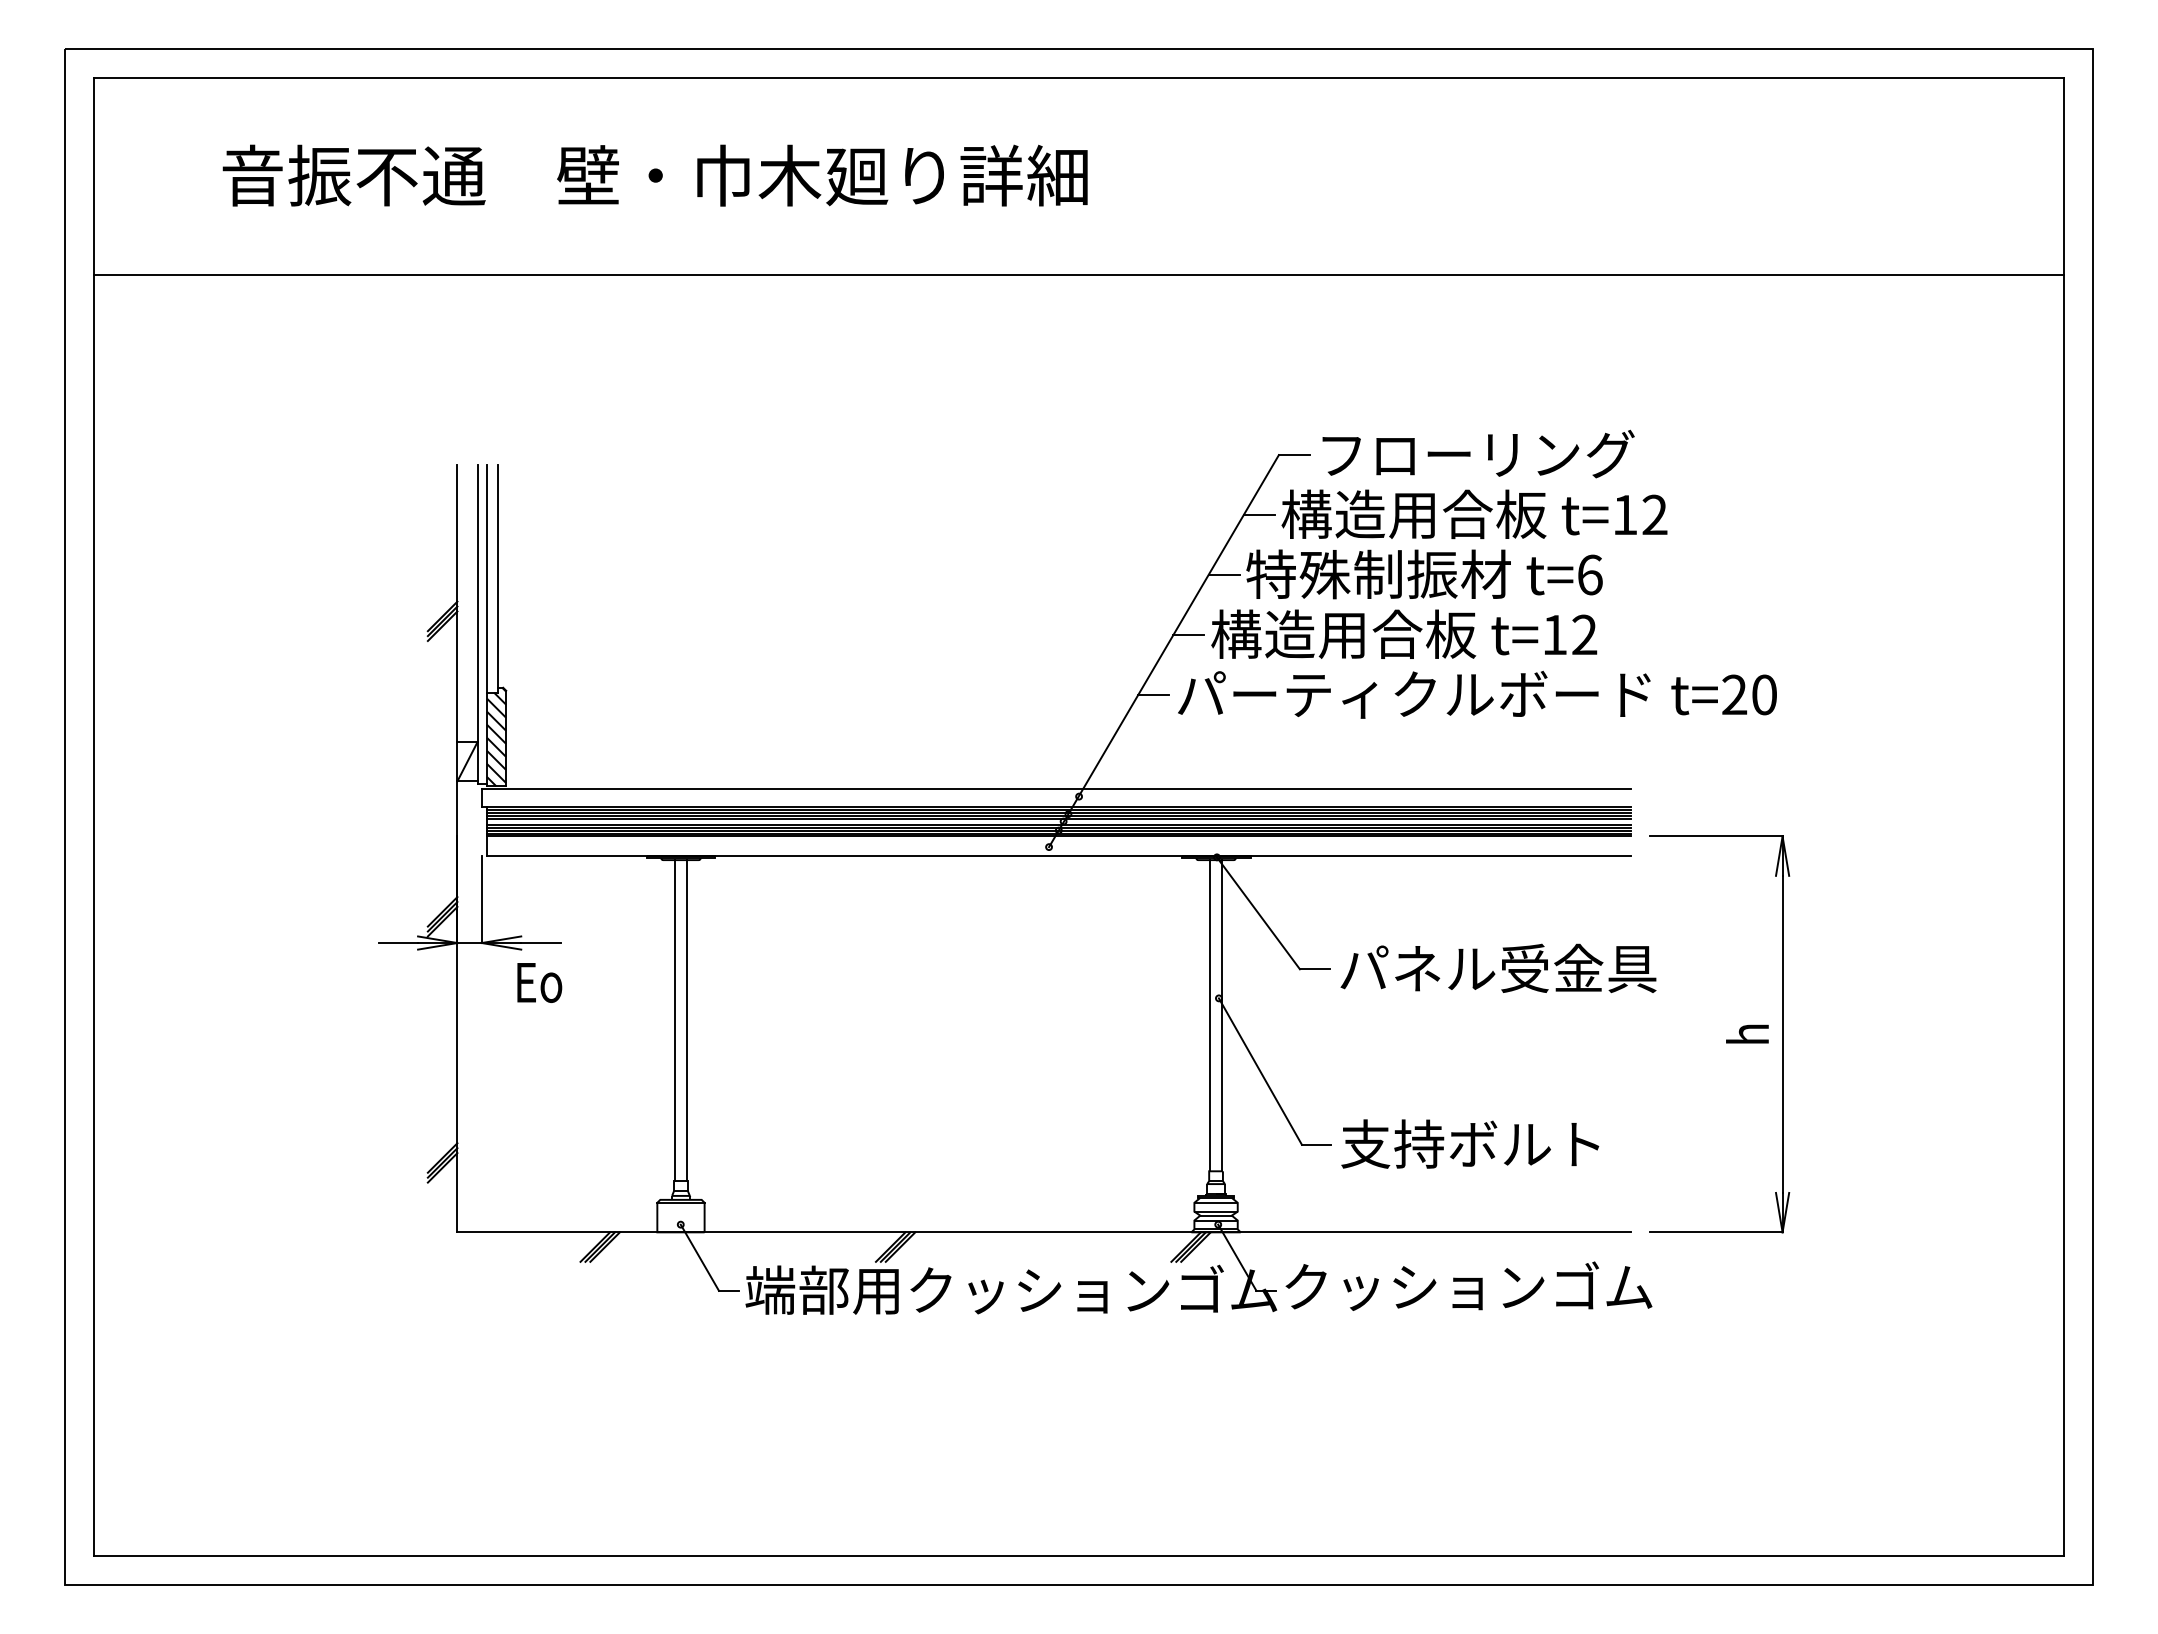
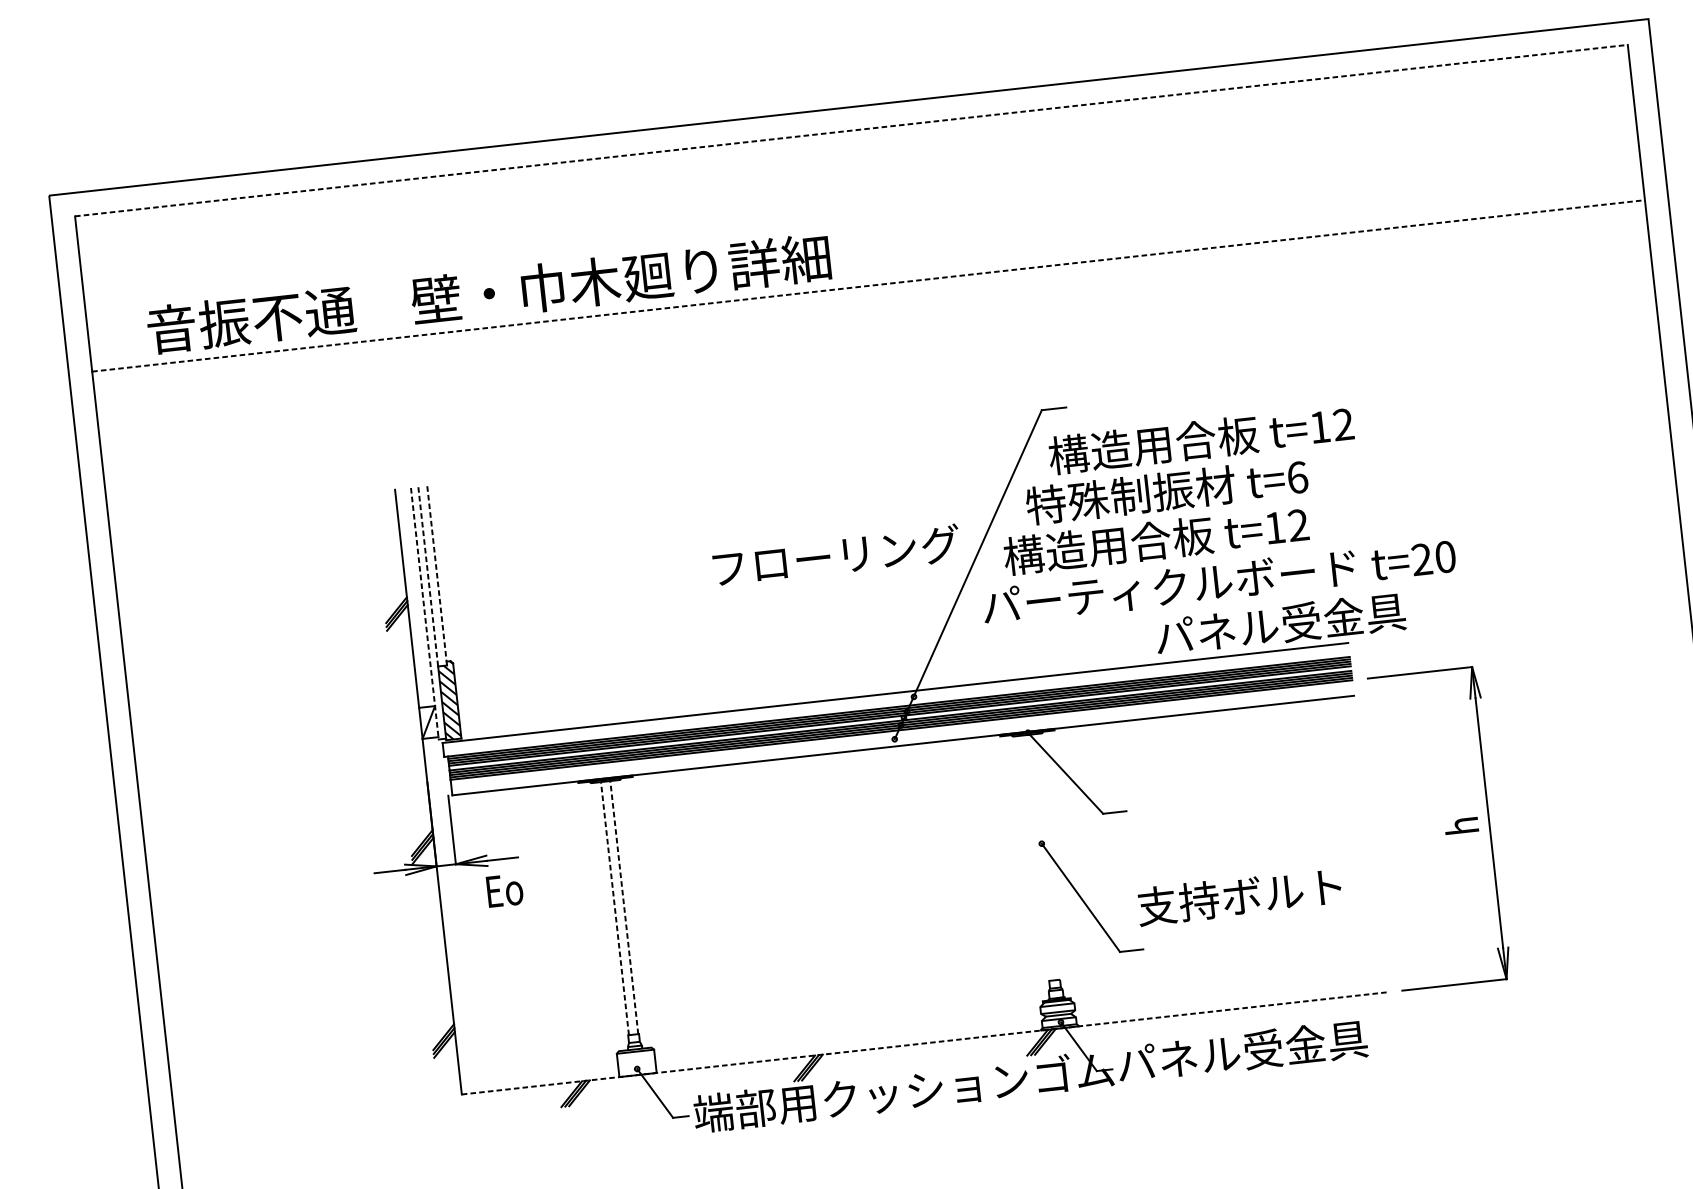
line: (1079, 78) -> (851, 130), solid -> dashed
text: (654, 175) -> (488, 293), moved
line: (1079, 275) -> (868, 285), solid -> dashed
text: (1478, 453) -> (836, 555), moved
line: (1258, 515) -> (1030, 459), removed
line: (1223, 575) -> (1008, 509), removed
line: (486, 579) -> (427, 577), solid -> dashed
line: (498, 579) -> (437, 576), solid -> dashed
line: (477, 625) -> (424, 614), solid -> dashed
line: (1188, 635) -> (986, 560), removed
line: (1153, 694) -> (963, 609), removed
text: (1498, 968) -> (1280, 624), moved
line: (1210, 1015) -> (1036, 857), removed
line: (1221, 1015) -> (1045, 857), removed
line: (675, 1020) -> (615, 908), solid -> dashed
line: (686, 1020) -> (623, 907), solid -> dashed
text: (1470, 1143) -> (1239, 896), moved
line: (1044, 1232) -> (924, 1043), solid -> dashed
text: (1467, 1286) -> (1262, 1049), クッションゴム -> パネル受金具

